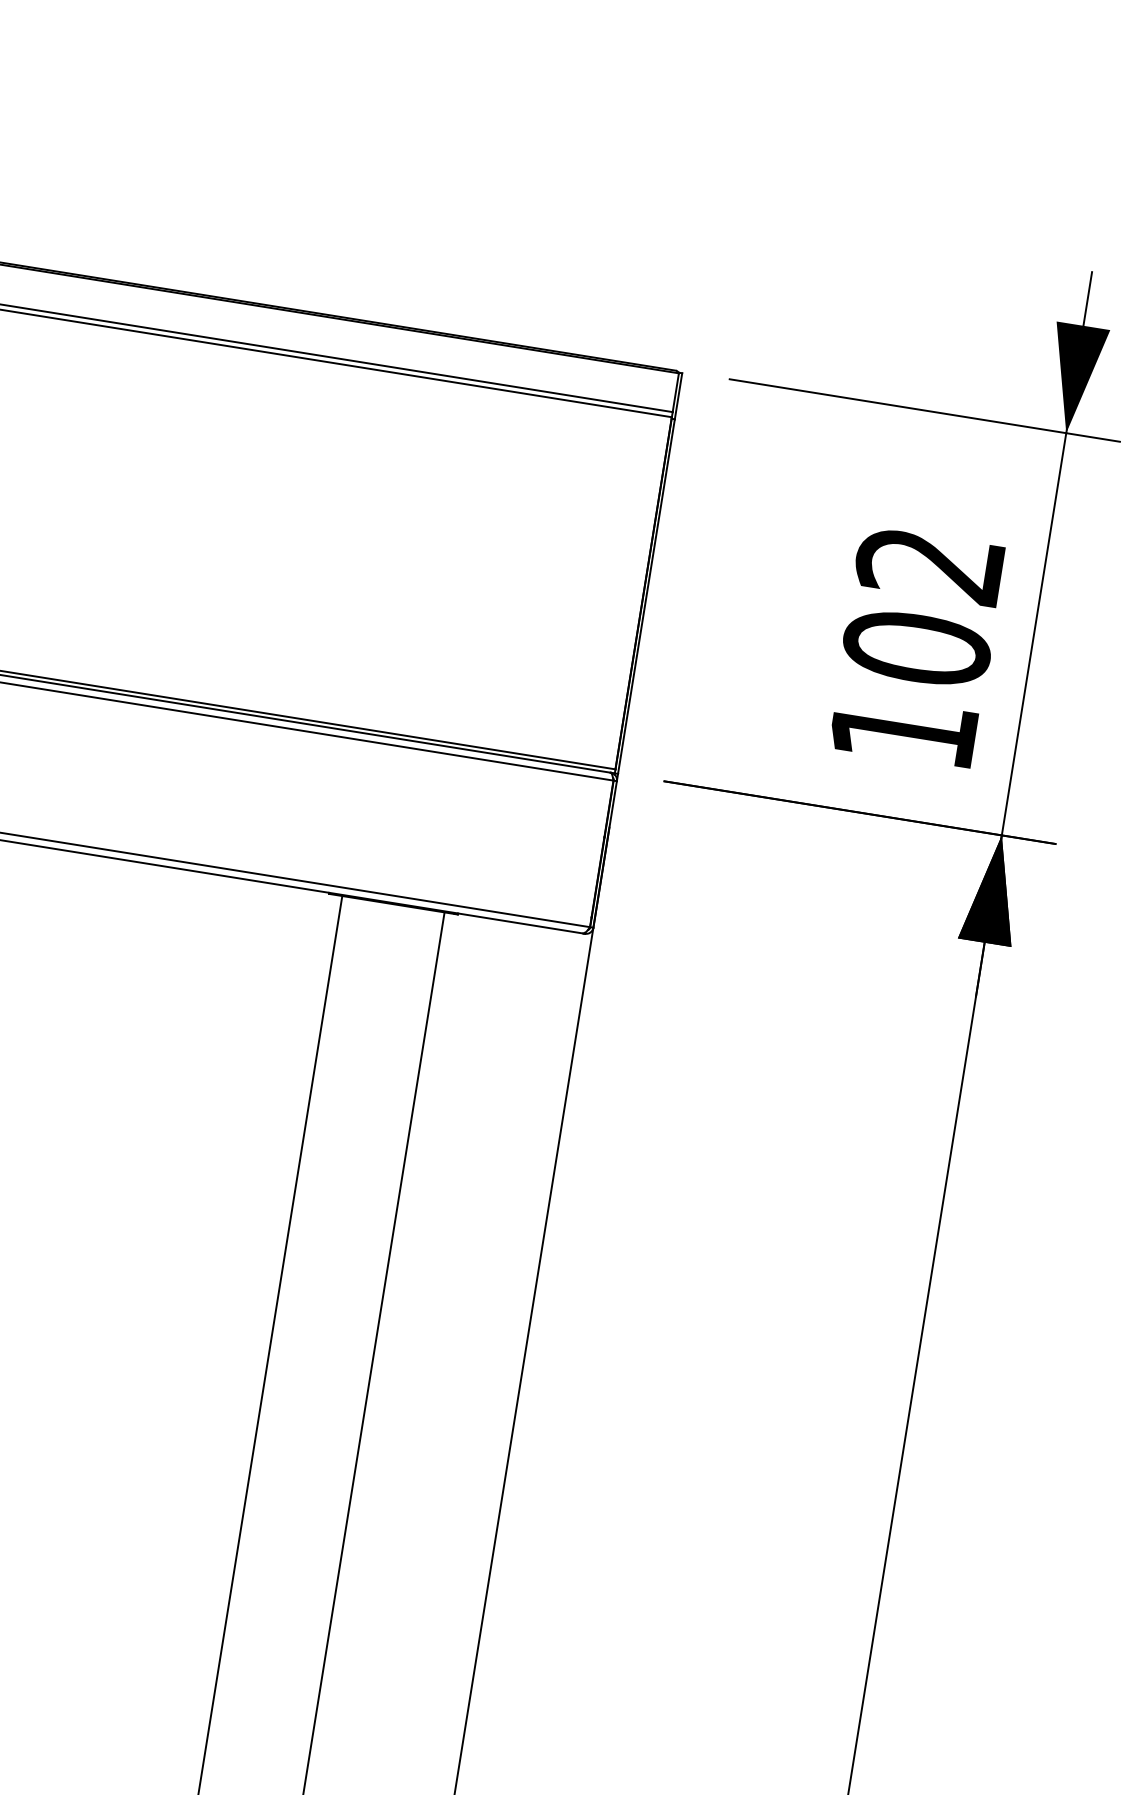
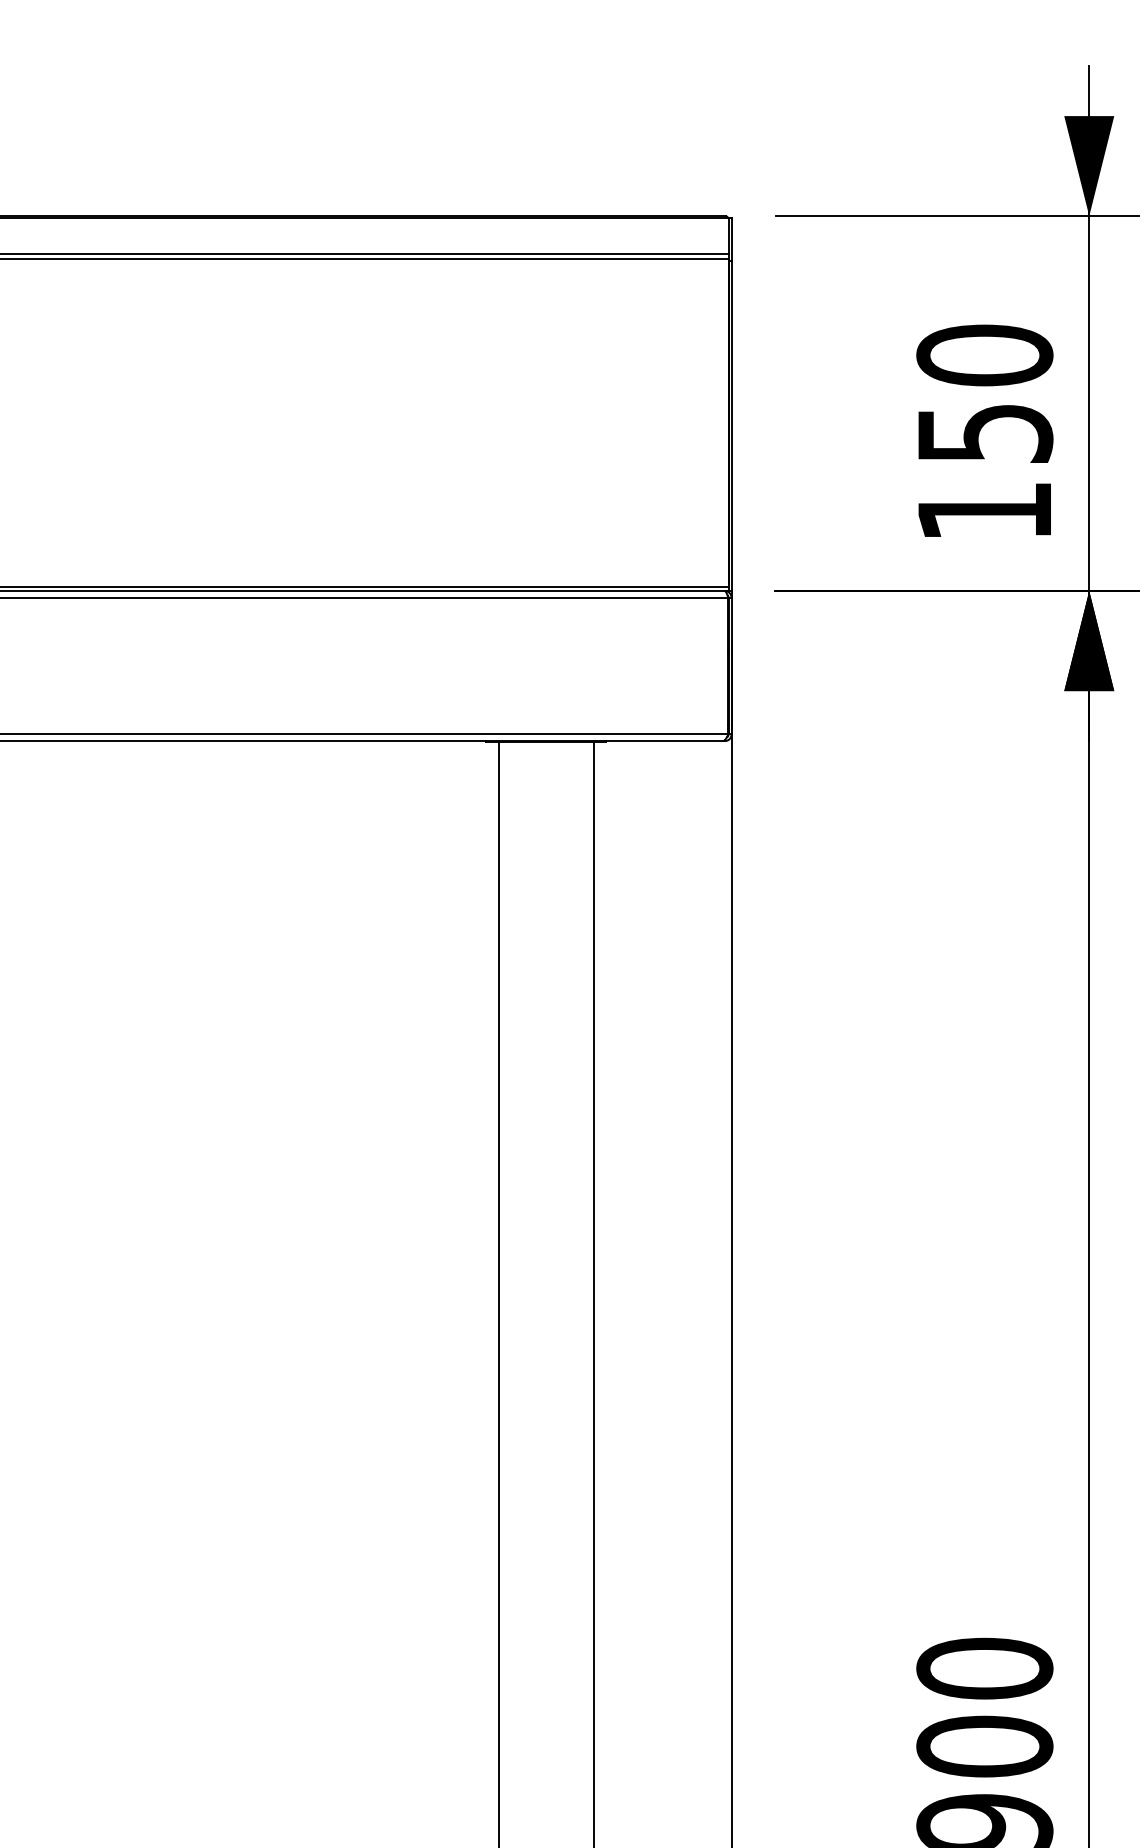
text: (923, 606) -> (984, 394), 102 -> 150

